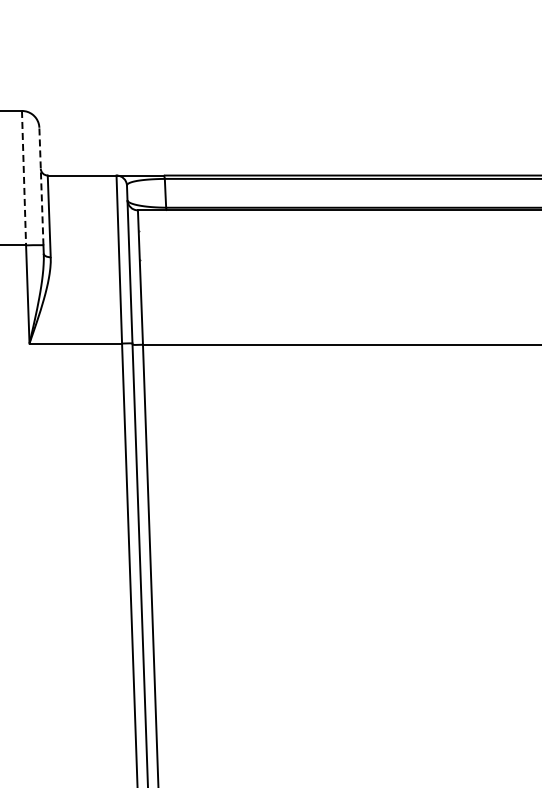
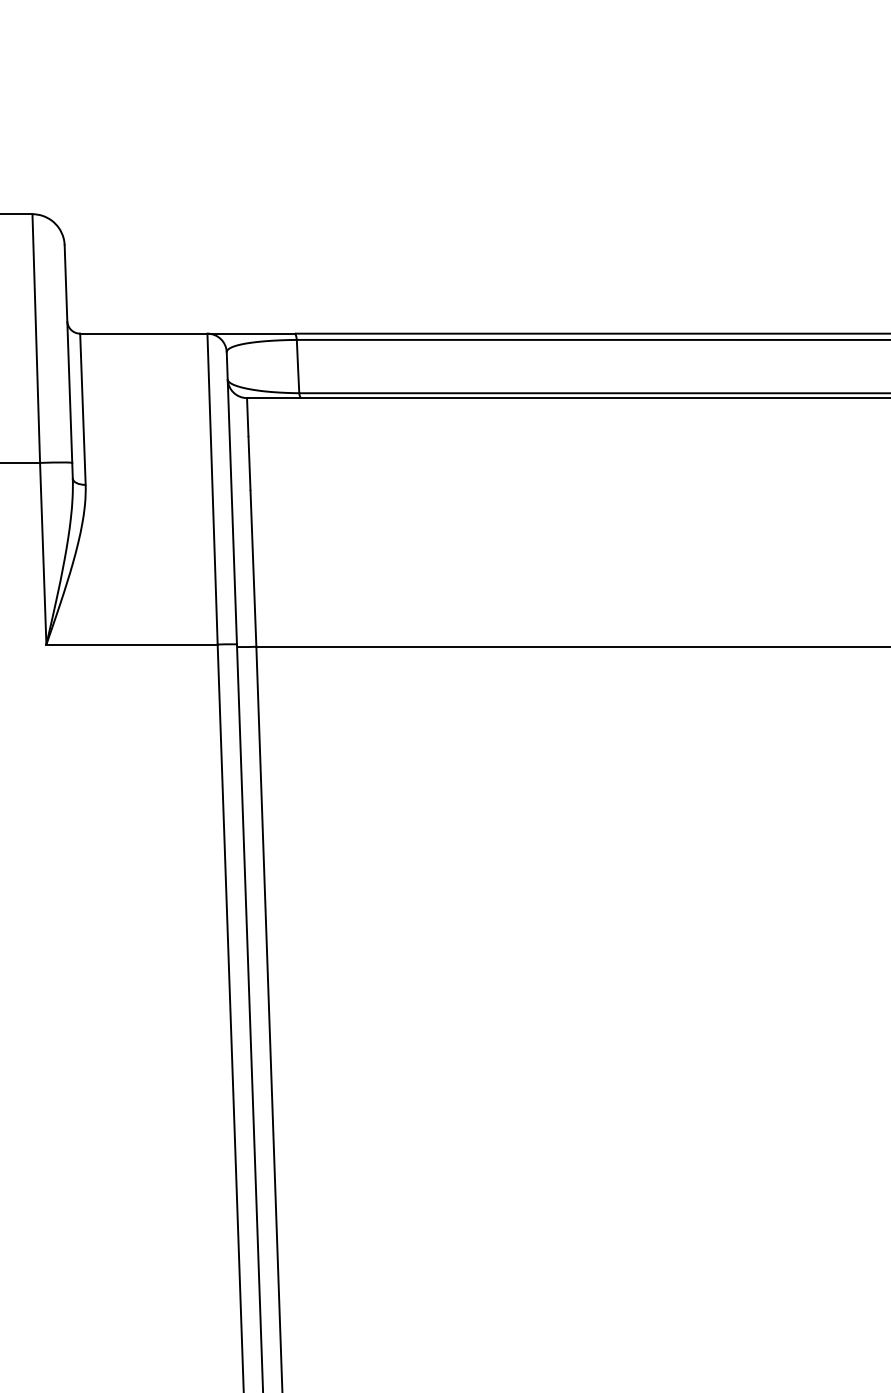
line: (24, 178) -> (37, 339), dashed -> solid
line: (41, 186) -> (68, 353), dashed -> solid

